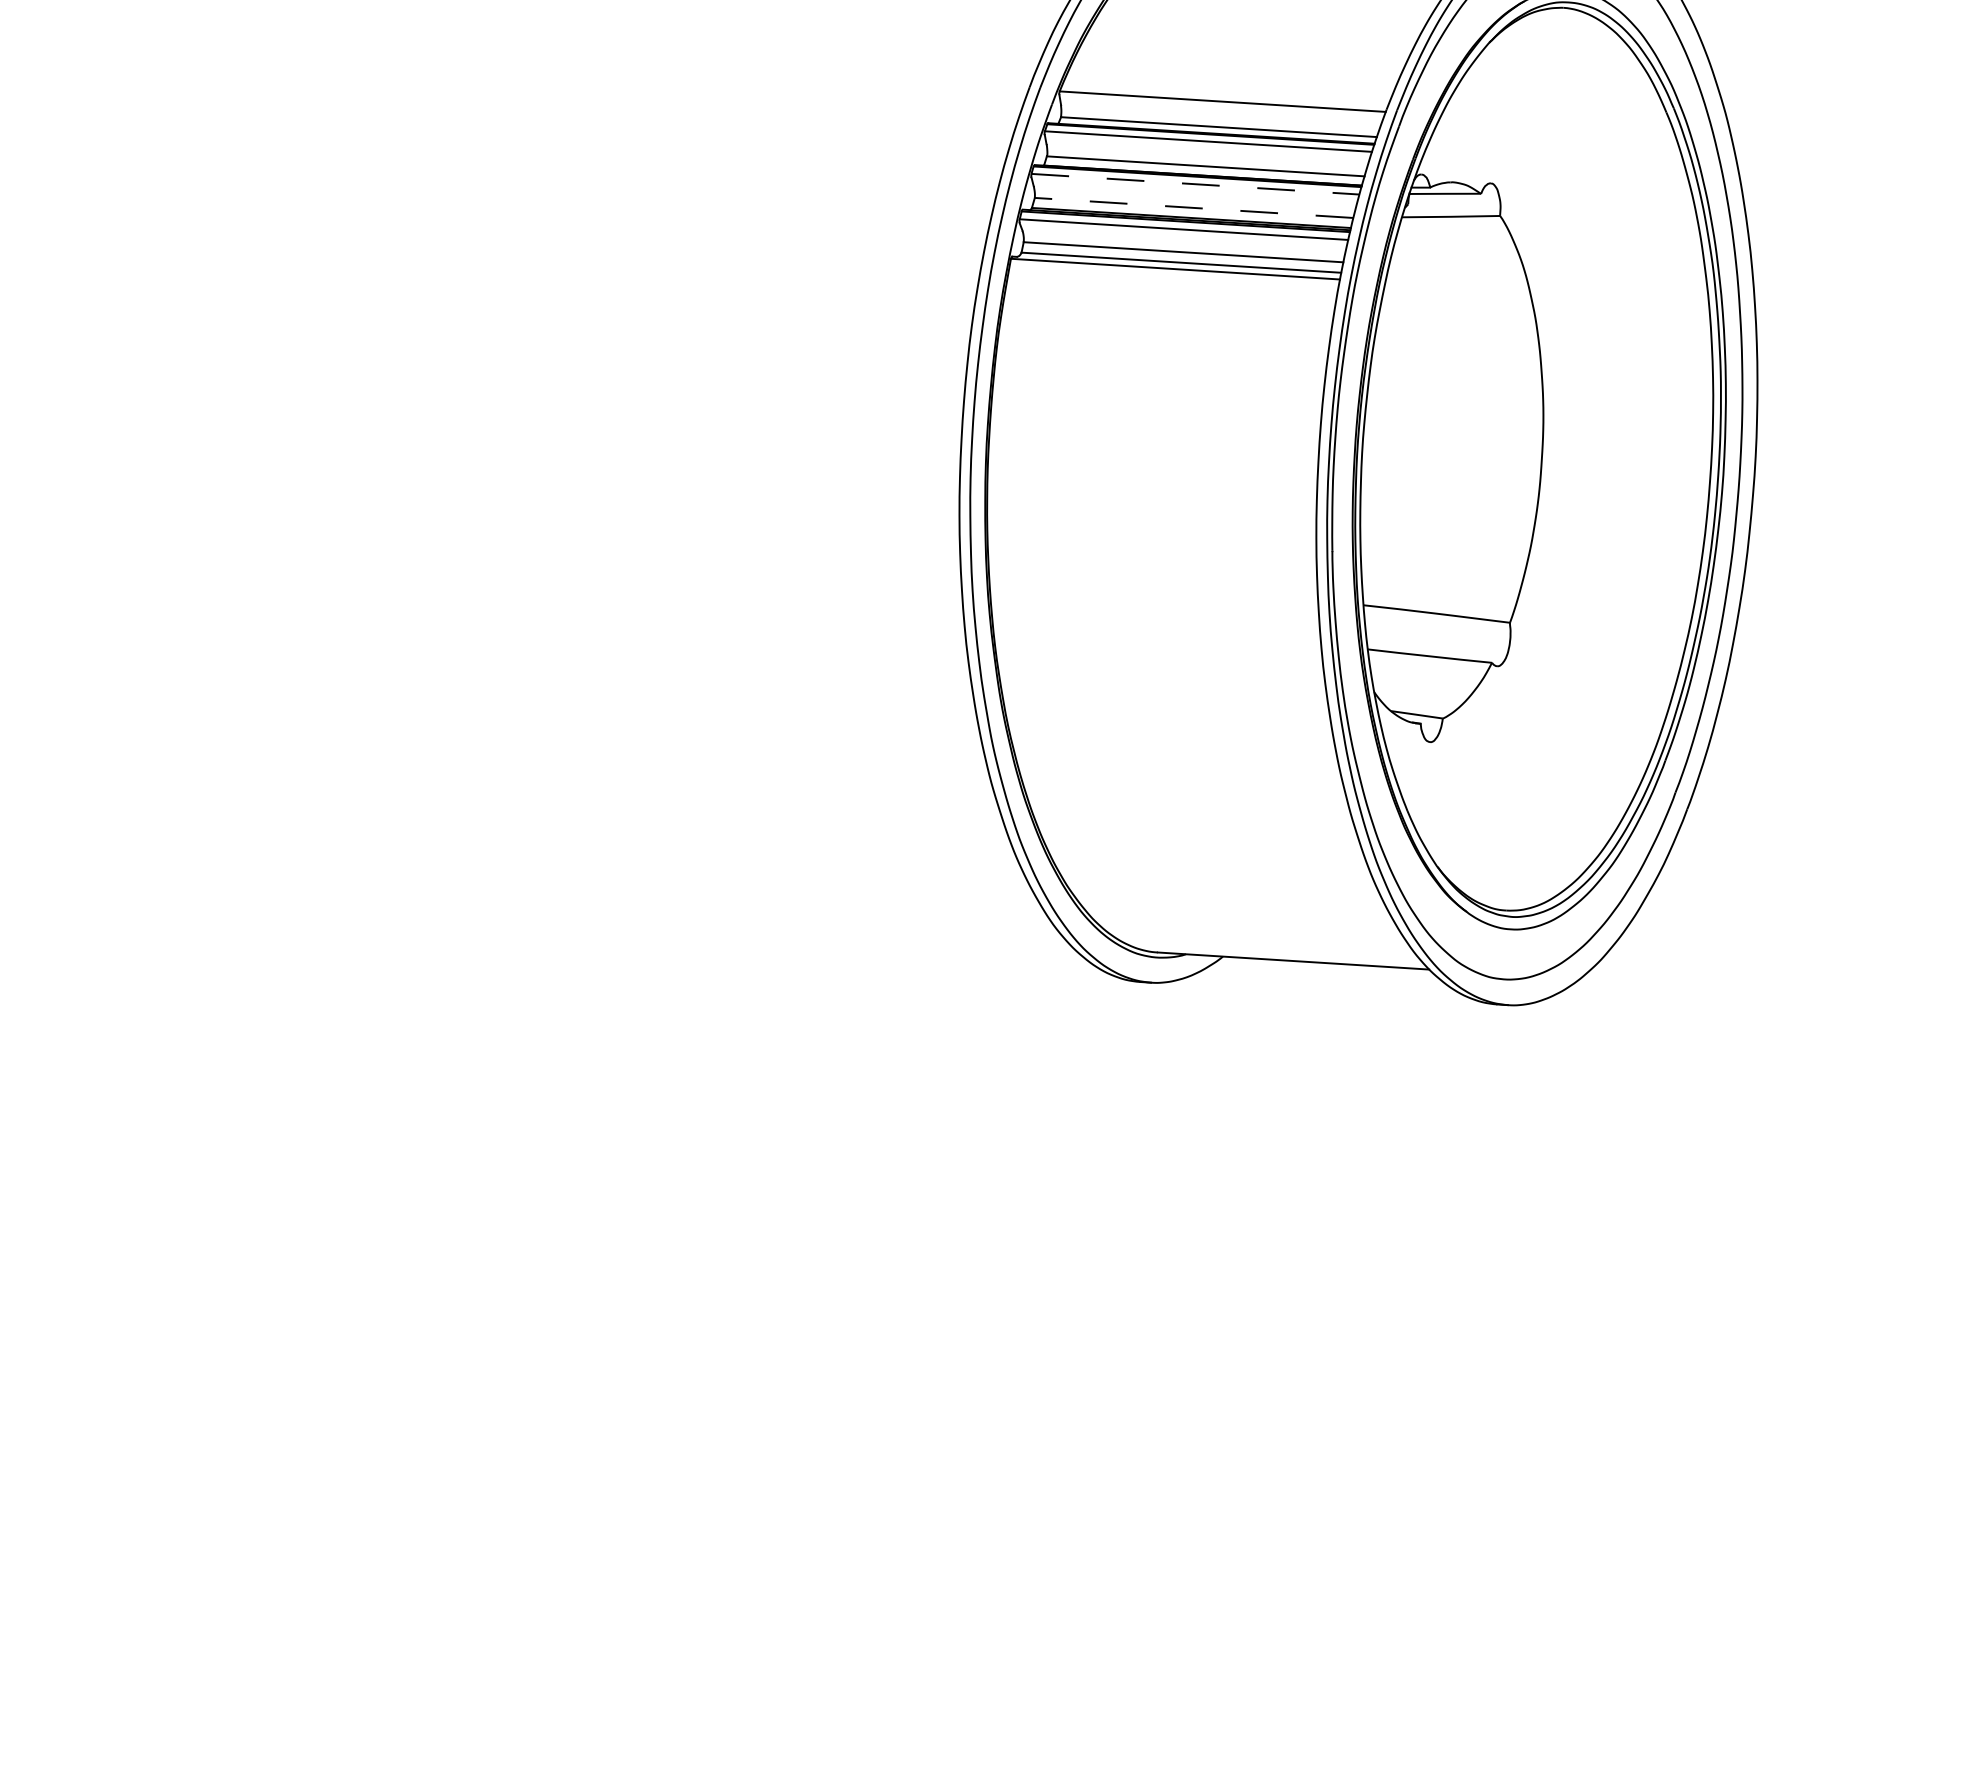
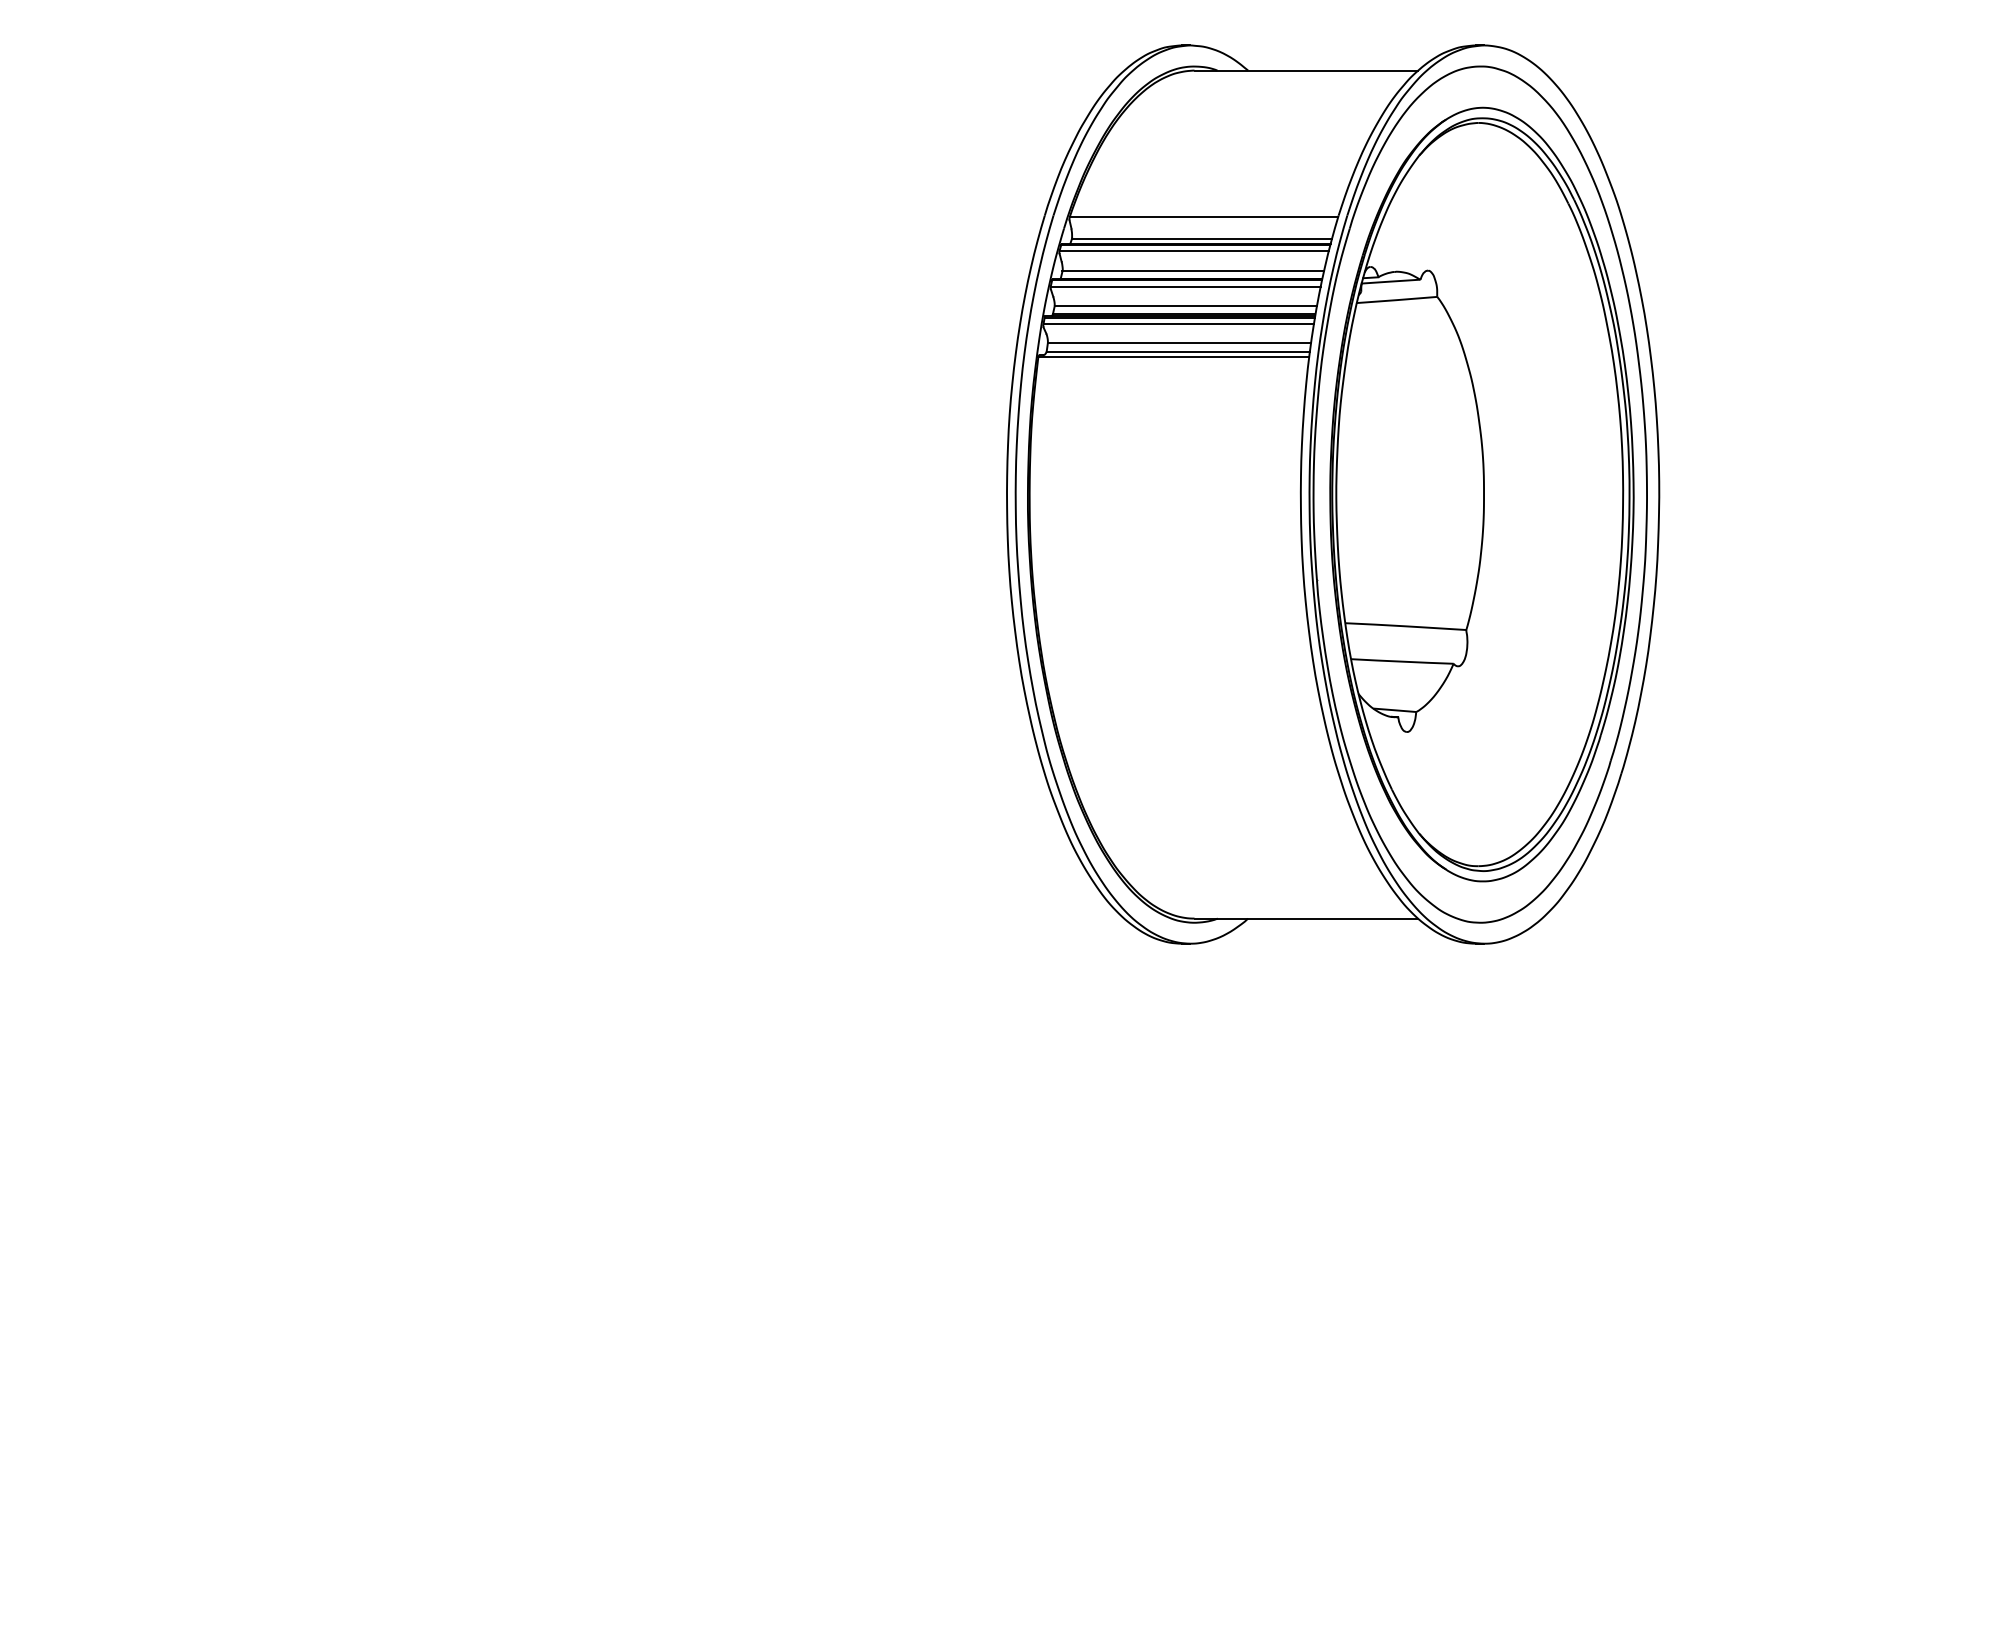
line: (1195, 184) -> (1185, 286), dashed -> solid
line: (1193, 208) -> (1185, 306), dashed -> solid

